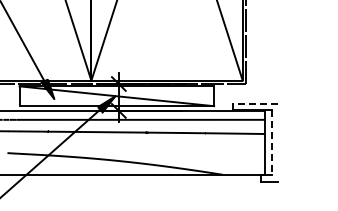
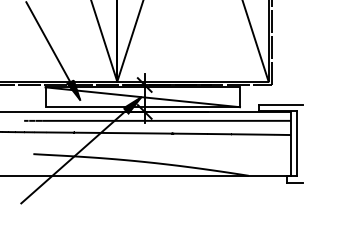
line: (254, 104) -> (280, 105), dashed -> solid
line: (271, 142) -> (297, 143), dashed -> solid

